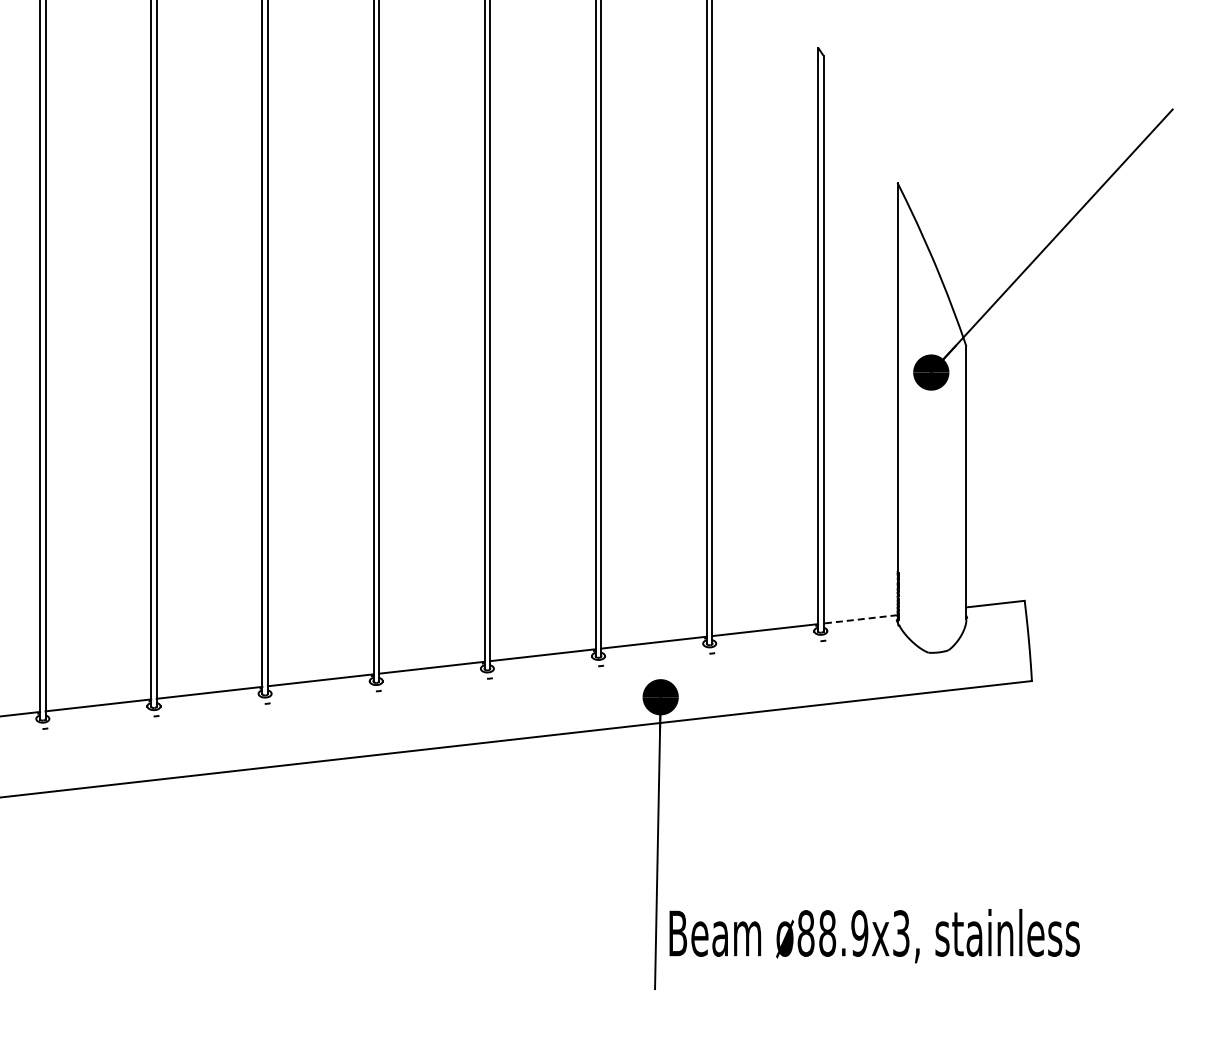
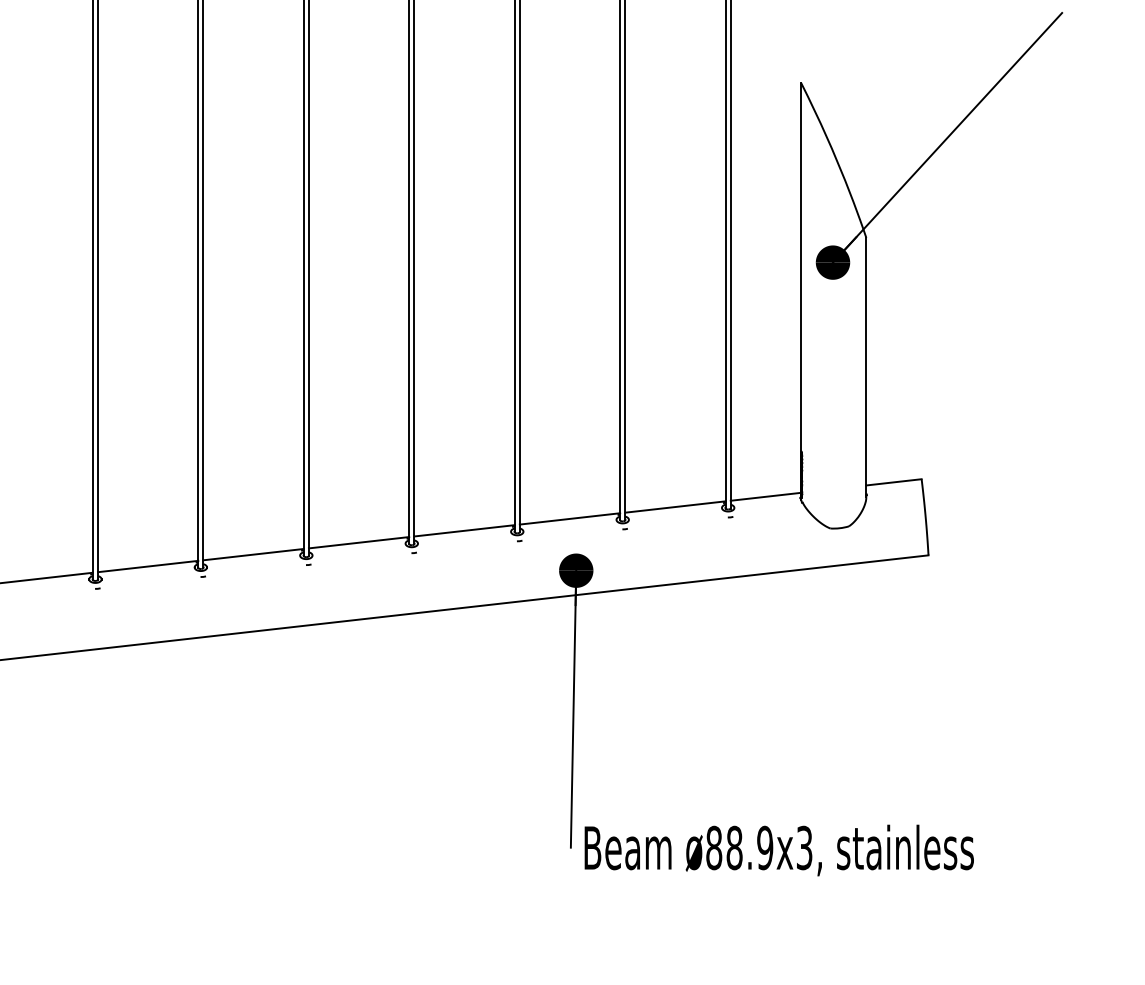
line: (860, 619) -> (765, 496), dashed -> solid
text: (874, 936) -> (779, 850), moved

